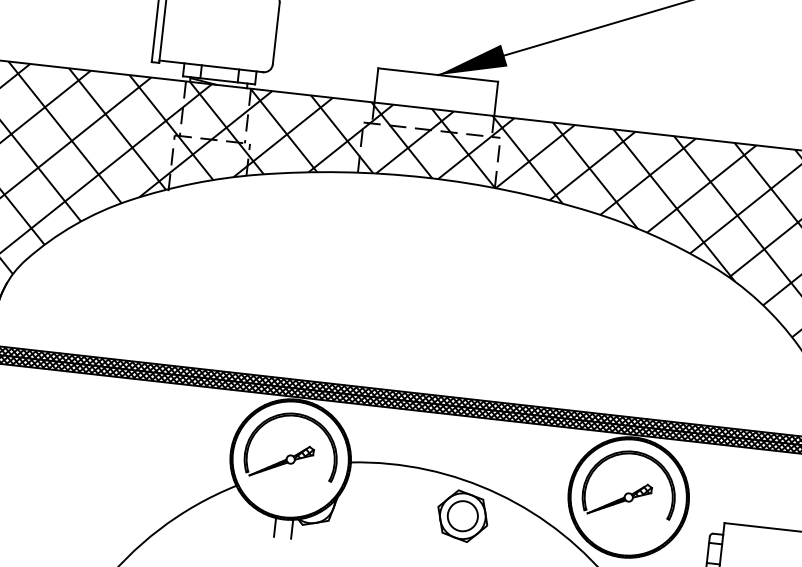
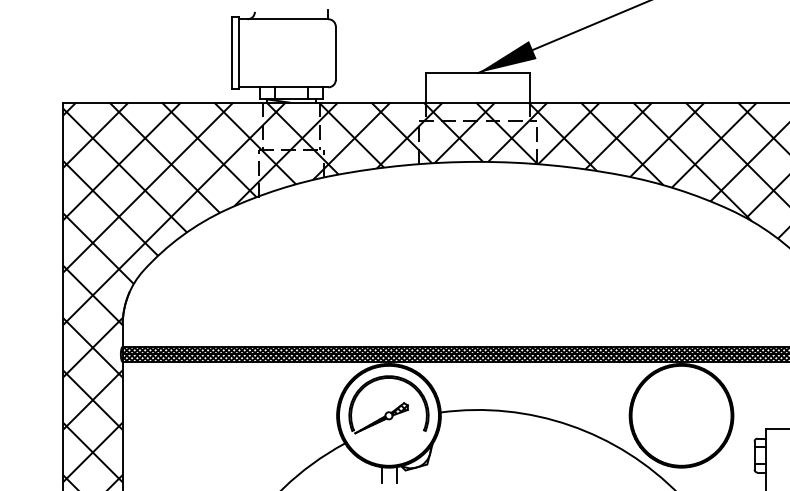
part: (629, 492) -> (681, 411), removed
part: (462, 515) -> (541, 447), removed

